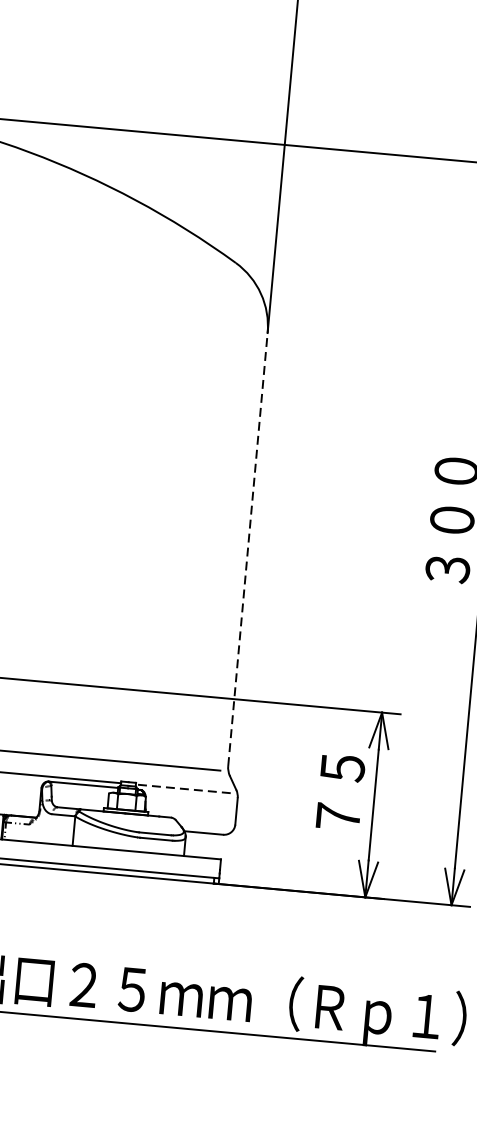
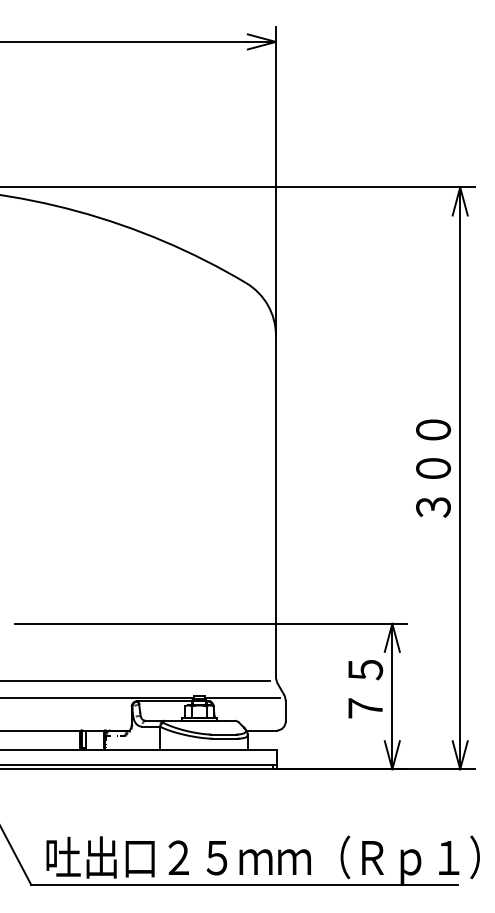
line: (247, 548) -> (275, 505), dashed -> solid
line: (183, 788) -> (242, 697), dashed -> solid

